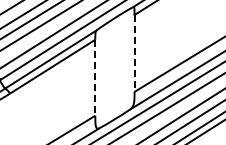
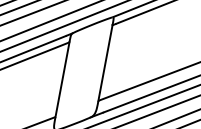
line: (134, 53) -> (105, 63), dashed -> solid
line: (95, 77) -> (62, 79), dashed -> solid

